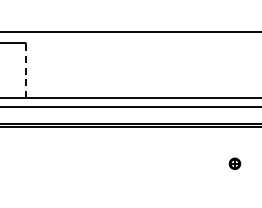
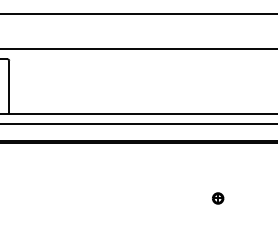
line: (26, 70) -> (9, 87), dashed -> solid
part: (235, 163) -> (218, 198), moved

